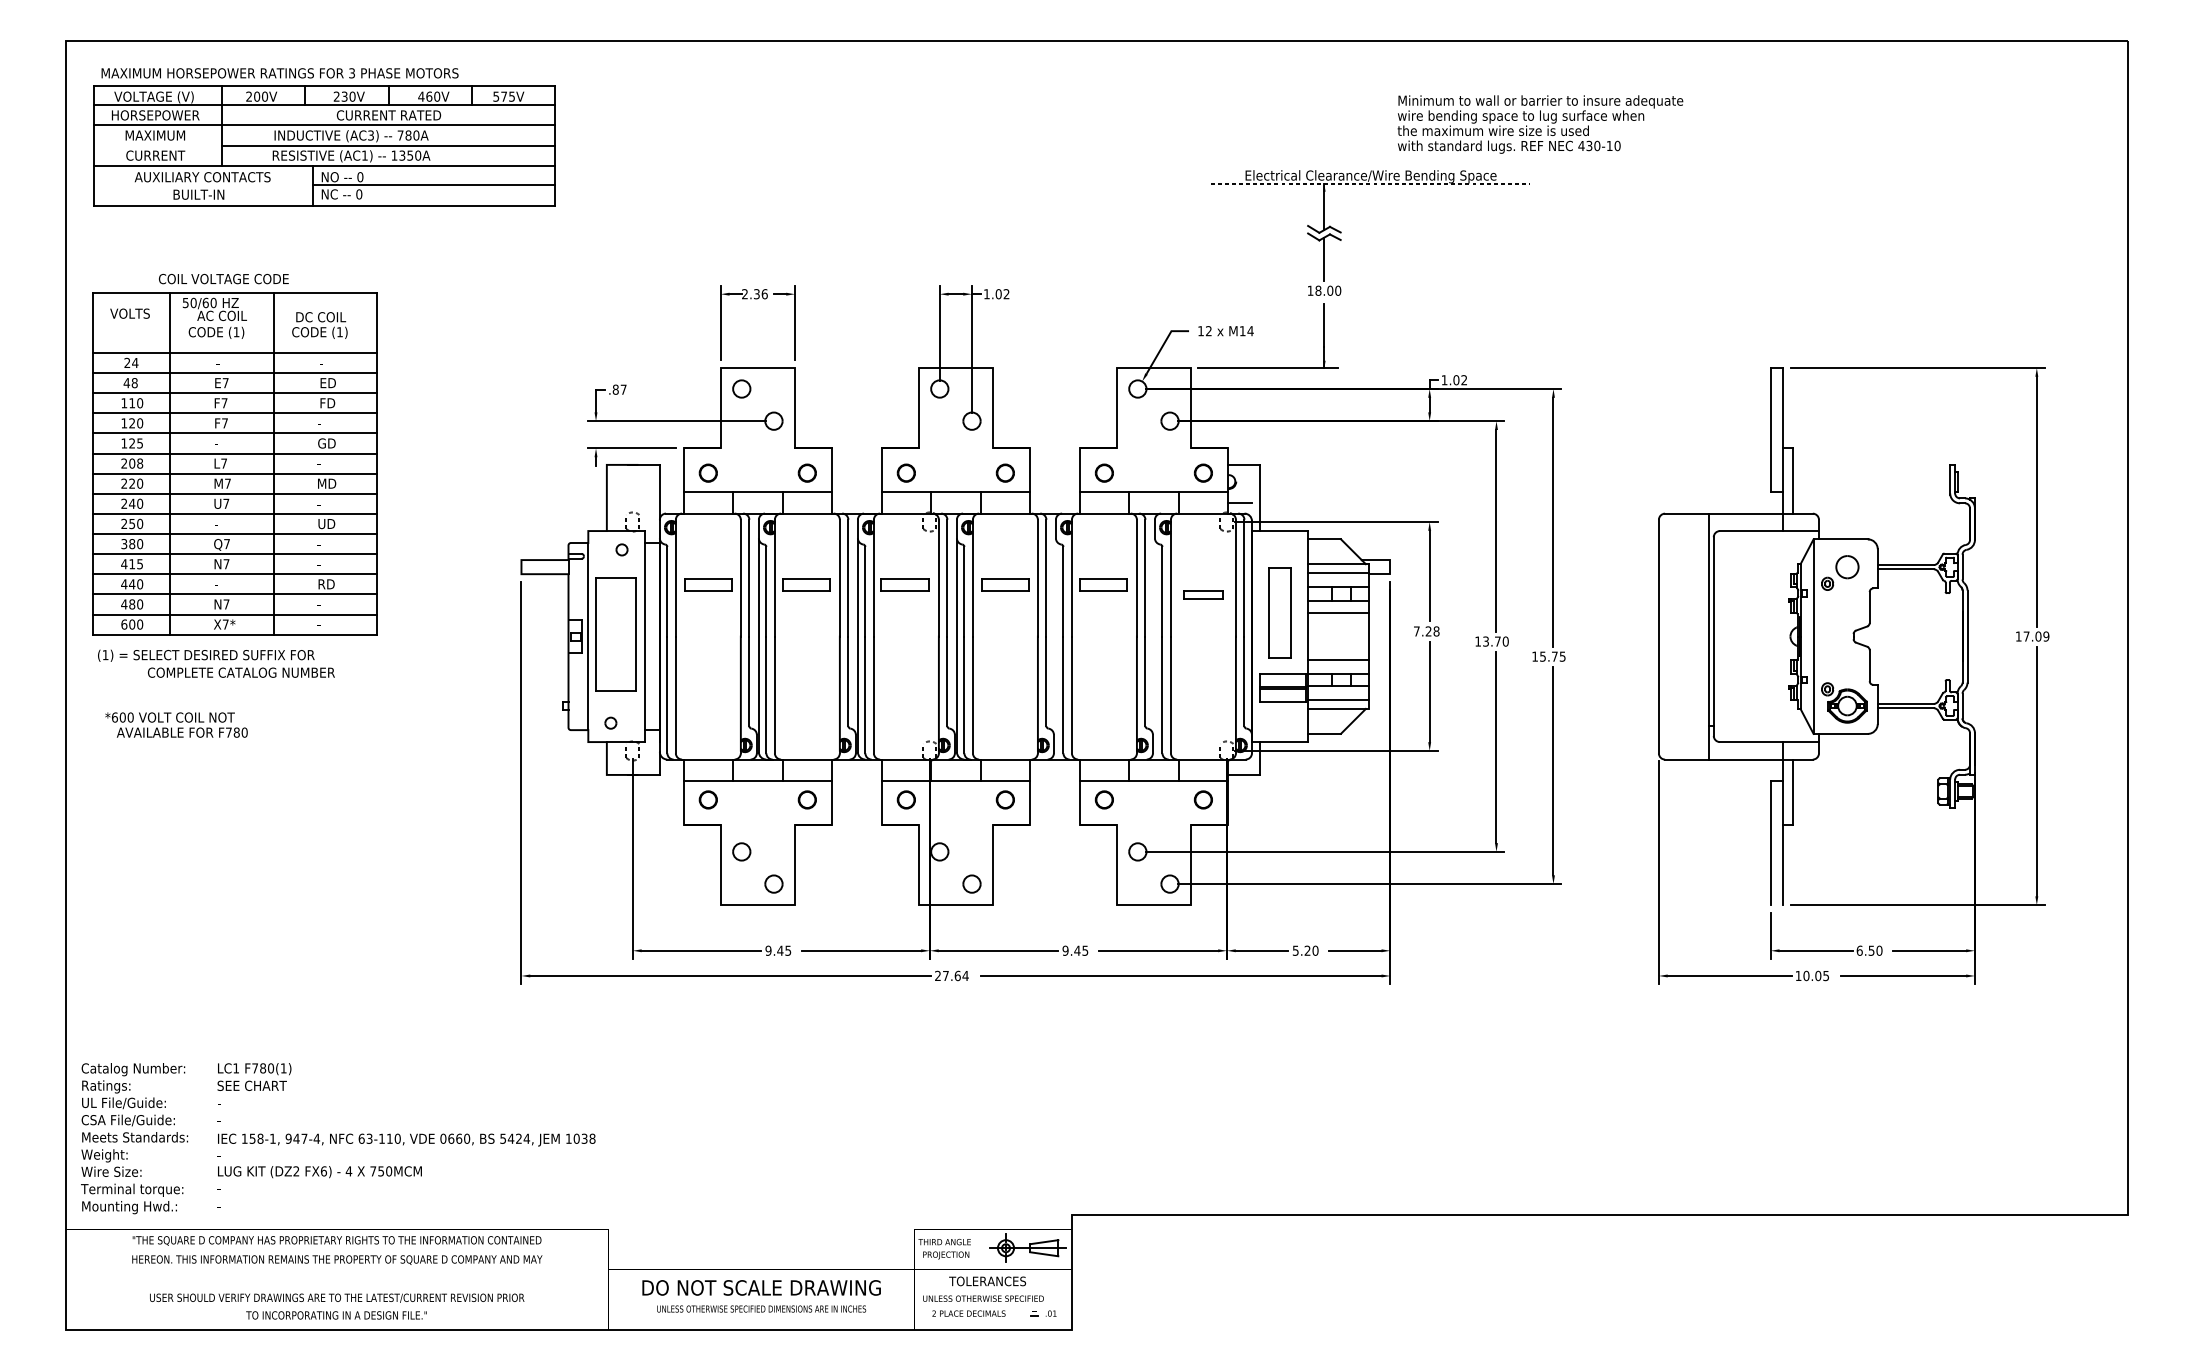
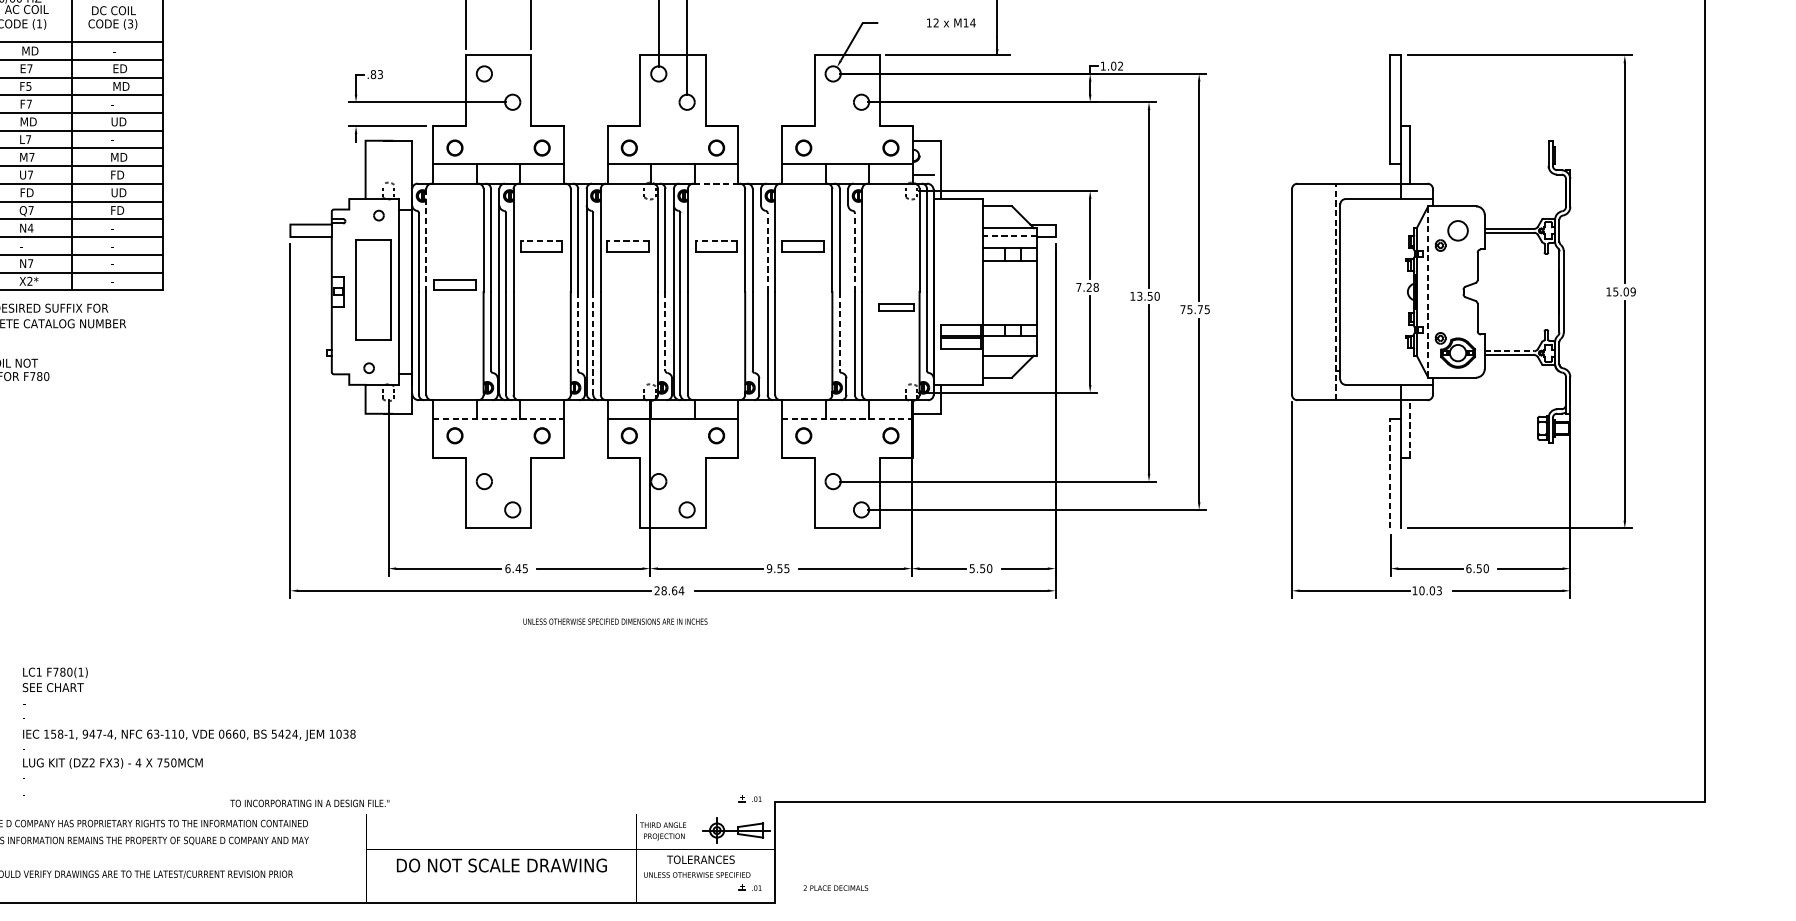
text: (1225, 331) -> (950, 23), moved
text: (339, 332) -> (130, 24), (1) -> (3)
text: (225, 362) -> (29, 50), - -> MD
text: (623, 389) -> (380, 74), .87 -> .83
text: (224, 403) -> (28, 86), F7 -> F5
text: (329, 403) -> (121, 86), FD -> MD
text: (224, 443) -> (28, 121), - -> MD
text: (326, 443) -> (118, 121), GD -> UD
text: (324, 503) -> (116, 174), - -> FD
line: (1004, 513) -> (715, 183), solid -> dashed
text: (222, 523) -> (27, 192), - -> FD
text: (324, 544) -> (116, 210), - -> FD
text: (226, 564) -> (30, 228), N7 -> N4
line: (1338, 573) -> (1009, 236), solid -> dashed
line: (675, 579) -> (426, 241), solid -> dashed
line: (806, 579) -> (541, 241), solid -> dashed
line: (905, 579) -> (628, 241), solid -> dashed
line: (1005, 579) -> (716, 241), solid -> dashed
text: (326, 584) -> (118, 246), RD -> -
part: (708, 584) -> (455, 284), moved
line: (1063, 591) -> (767, 252), solid -> dashed
line: (1162, 591) -> (854, 252), solid -> dashed
part: (1203, 594) -> (896, 306), moved
part: (1279, 612) -> (957, 270), removed
line: (1338, 613) -> (1009, 271), removed
text: (225, 624) -> (29, 281), X7* -> X2*
line: (588, 636) -> (349, 291), removed
line: (1708, 636) -> (1335, 291), solid -> dashed
line: (1813, 636) -> (1428, 291), solid -> dashed
text: (2026, 636) -> (1615, 291), 17.09 -> 15.09
text: (1497, 641) -> (1149, 296), 13.70 -> 13.50
text: (1534, 656) -> (1182, 309), 15.75 -> 75.75
line: (1338, 660) -> (1009, 313), removed
line: (848, 681) -> (578, 331), solid -> dashed
line: (947, 681) -> (665, 331), solid -> dashed
line: (1145, 681) -> (839, 331), solid -> dashed
line: (865, 695) -> (593, 343), solid -> dashed
line: (1338, 699) -> (1009, 347), removed
line: (1906, 703) -> (1510, 350), solid -> dashed
line: (758, 781) -> (499, 419), solid -> dashed
line: (1154, 781) -> (847, 419), solid -> dashed
line: (1792, 792) -> (1409, 429), solid -> dashed
line: (1770, 843) -> (1390, 474), solid -> dashed
text: (768, 950) -> (507, 568), 9.45 -> 6.45
text: (1077, 950) -> (780, 568), 9.45 -> 9.55
text: (1307, 950) -> (982, 568), 5.20 -> 5.50
text: (1826, 974) -> (1439, 589), 10.05 -> 10.03
text: (945, 975) -> (663, 590), 27.64 -> 28.64
text: (323, 1171) -> (116, 762), FX6) -> FX3)
part: (1043, 1212) -> (750, 799), added
text: (761, 1308) -> (615, 621), moved
text: (968, 1313) -> (835, 888), moved
text: (336, 1315) -> (309, 803), moved

